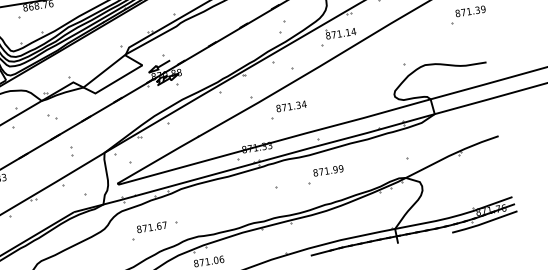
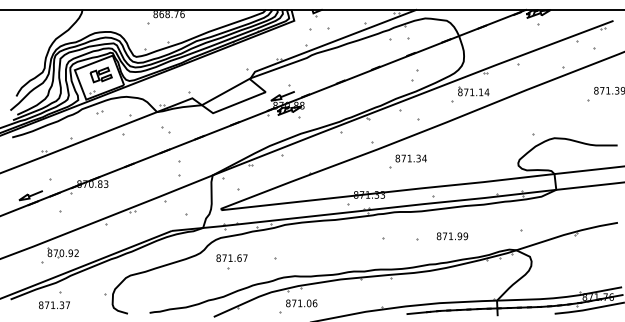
part: (71, 151) -> (179, 168), size x1.6
text: (328, 170) -> (452, 236), moved
text: (151, 226) -> (231, 257), moved

